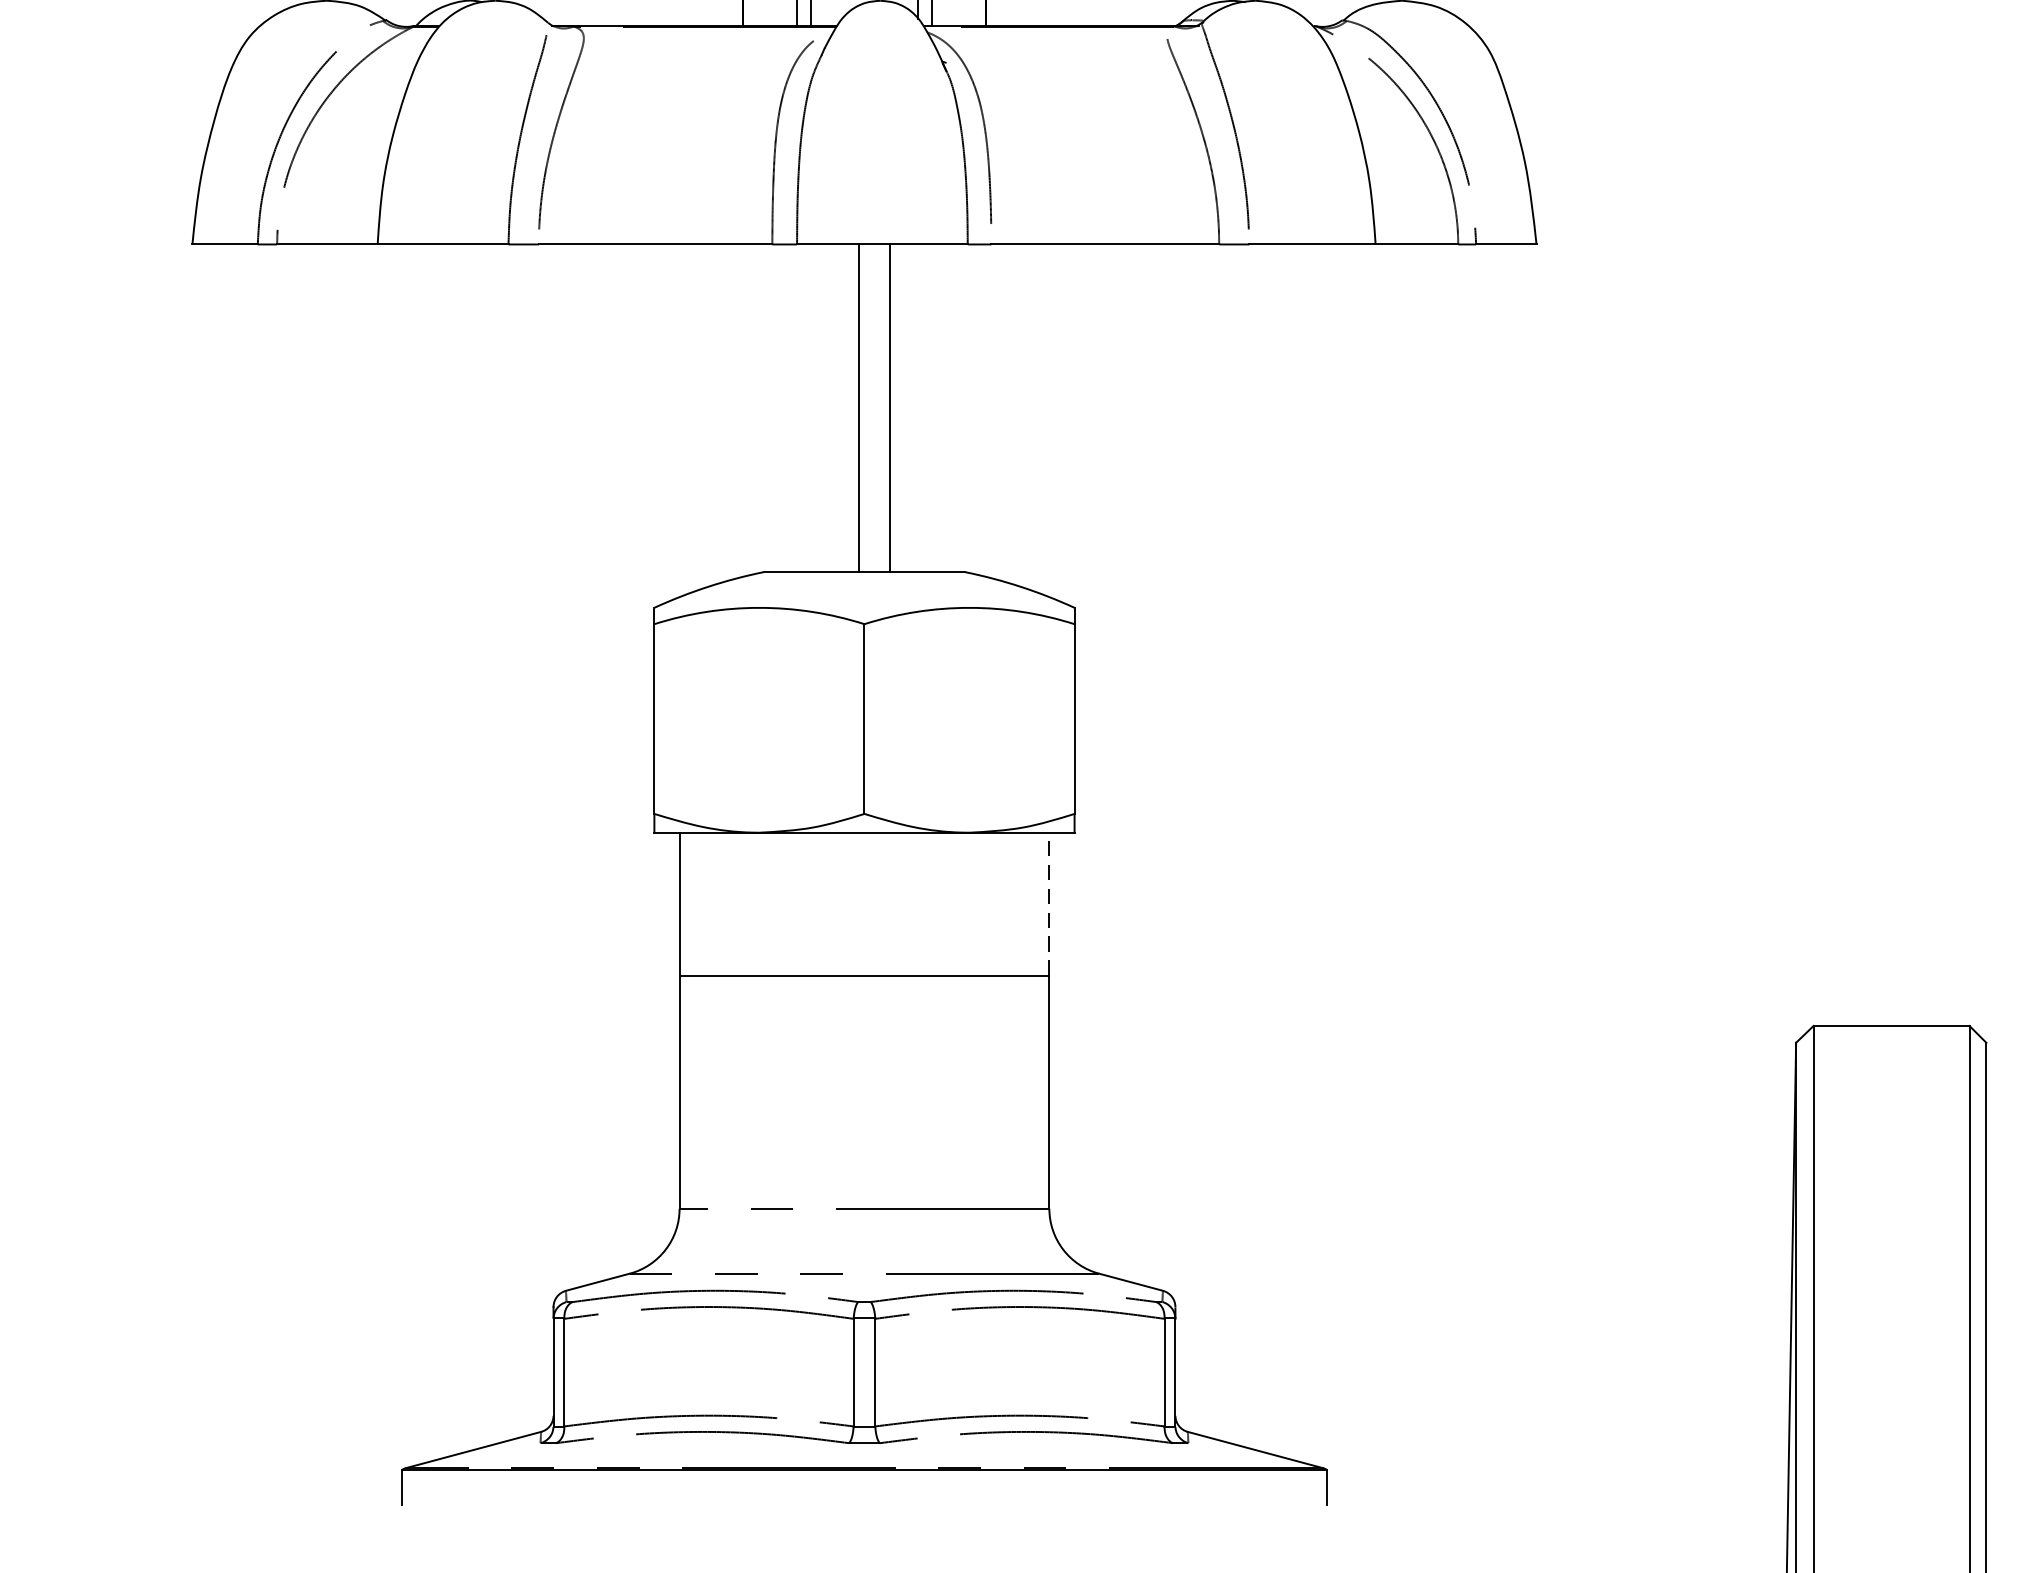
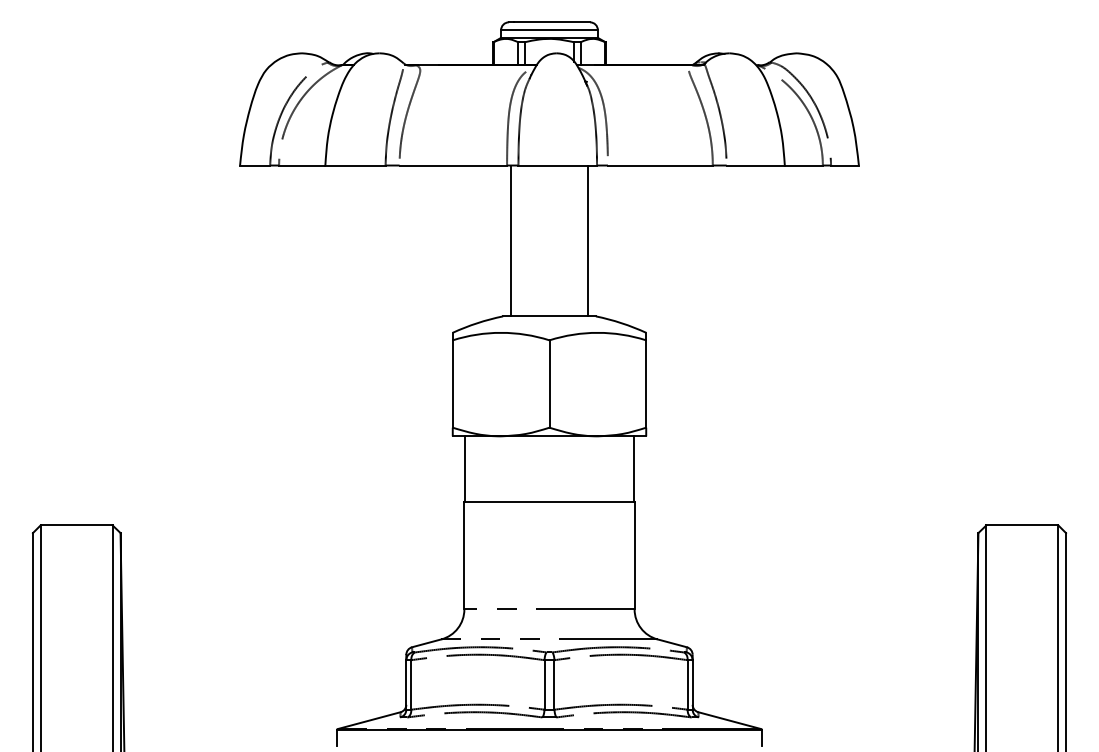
line: (857, 407) -> (510, 240), moved
line: (890, 407) -> (588, 240), moved
line: (1049, 904) -> (634, 469), dashed -> solid

